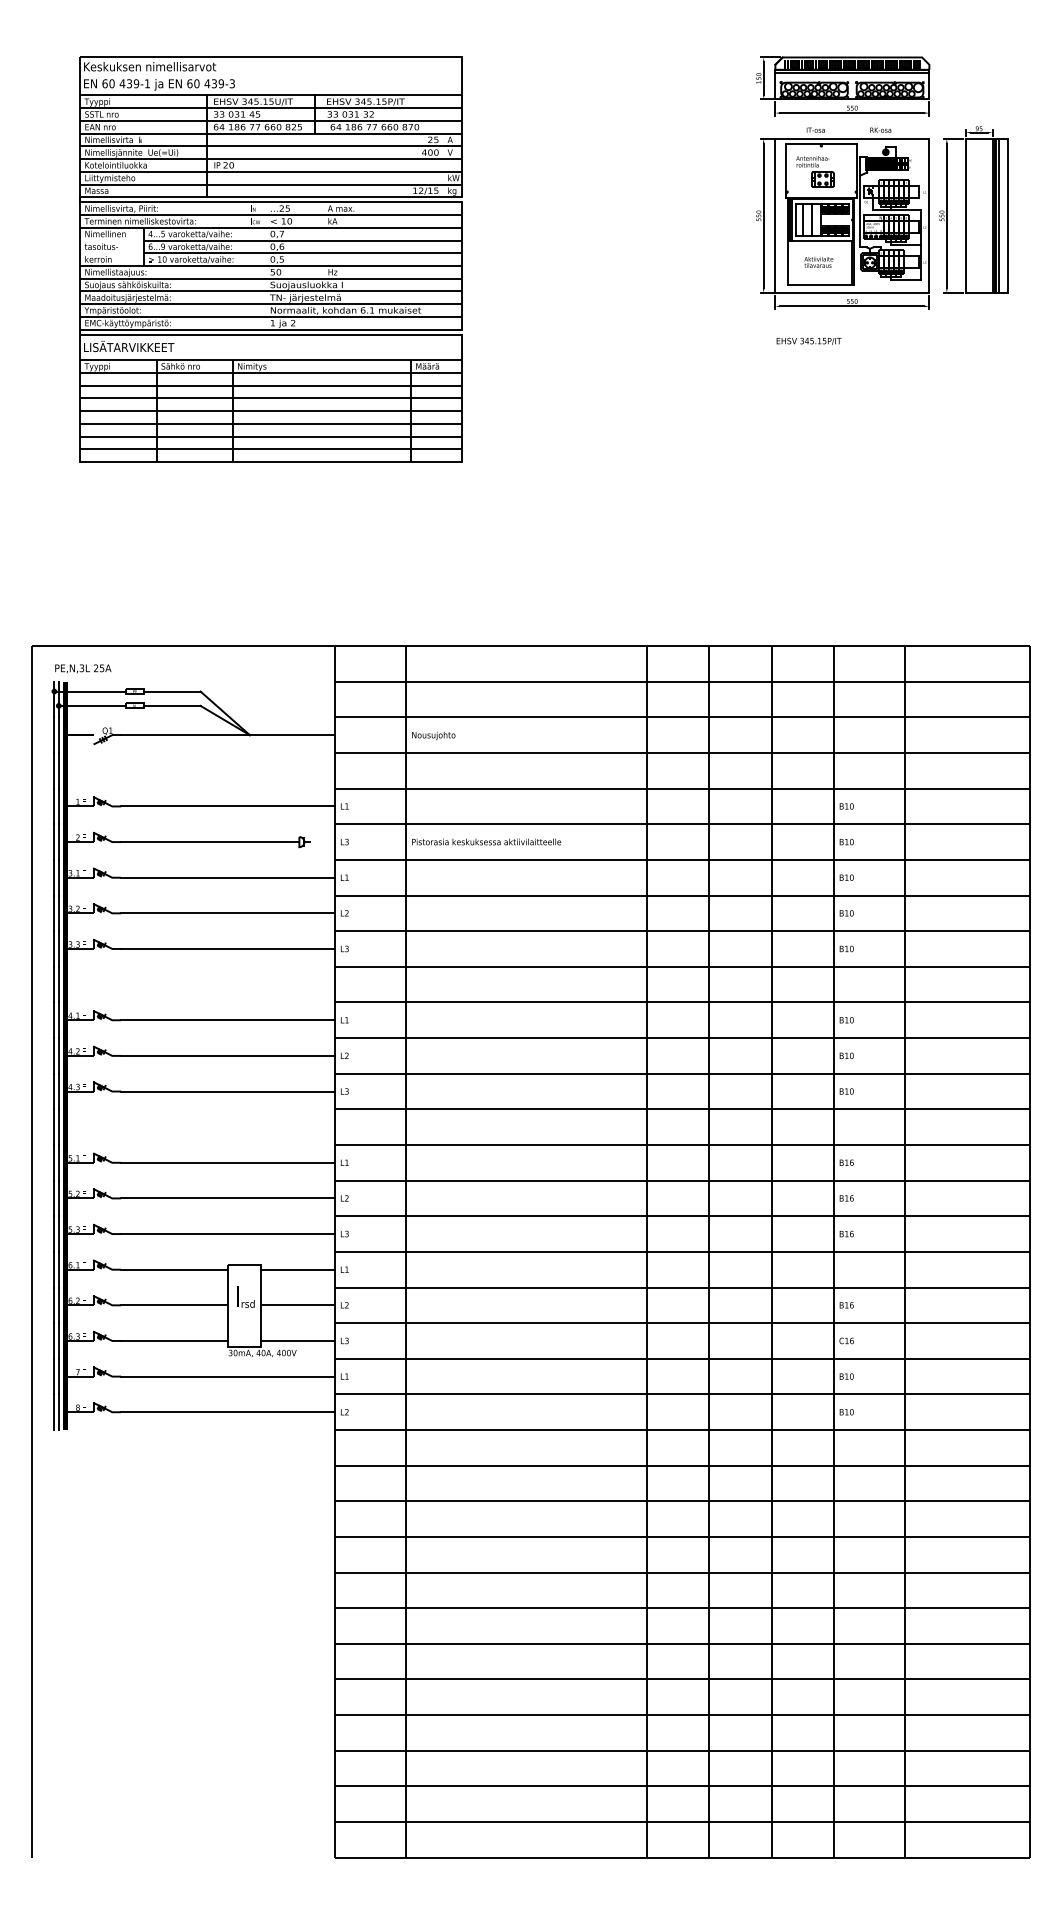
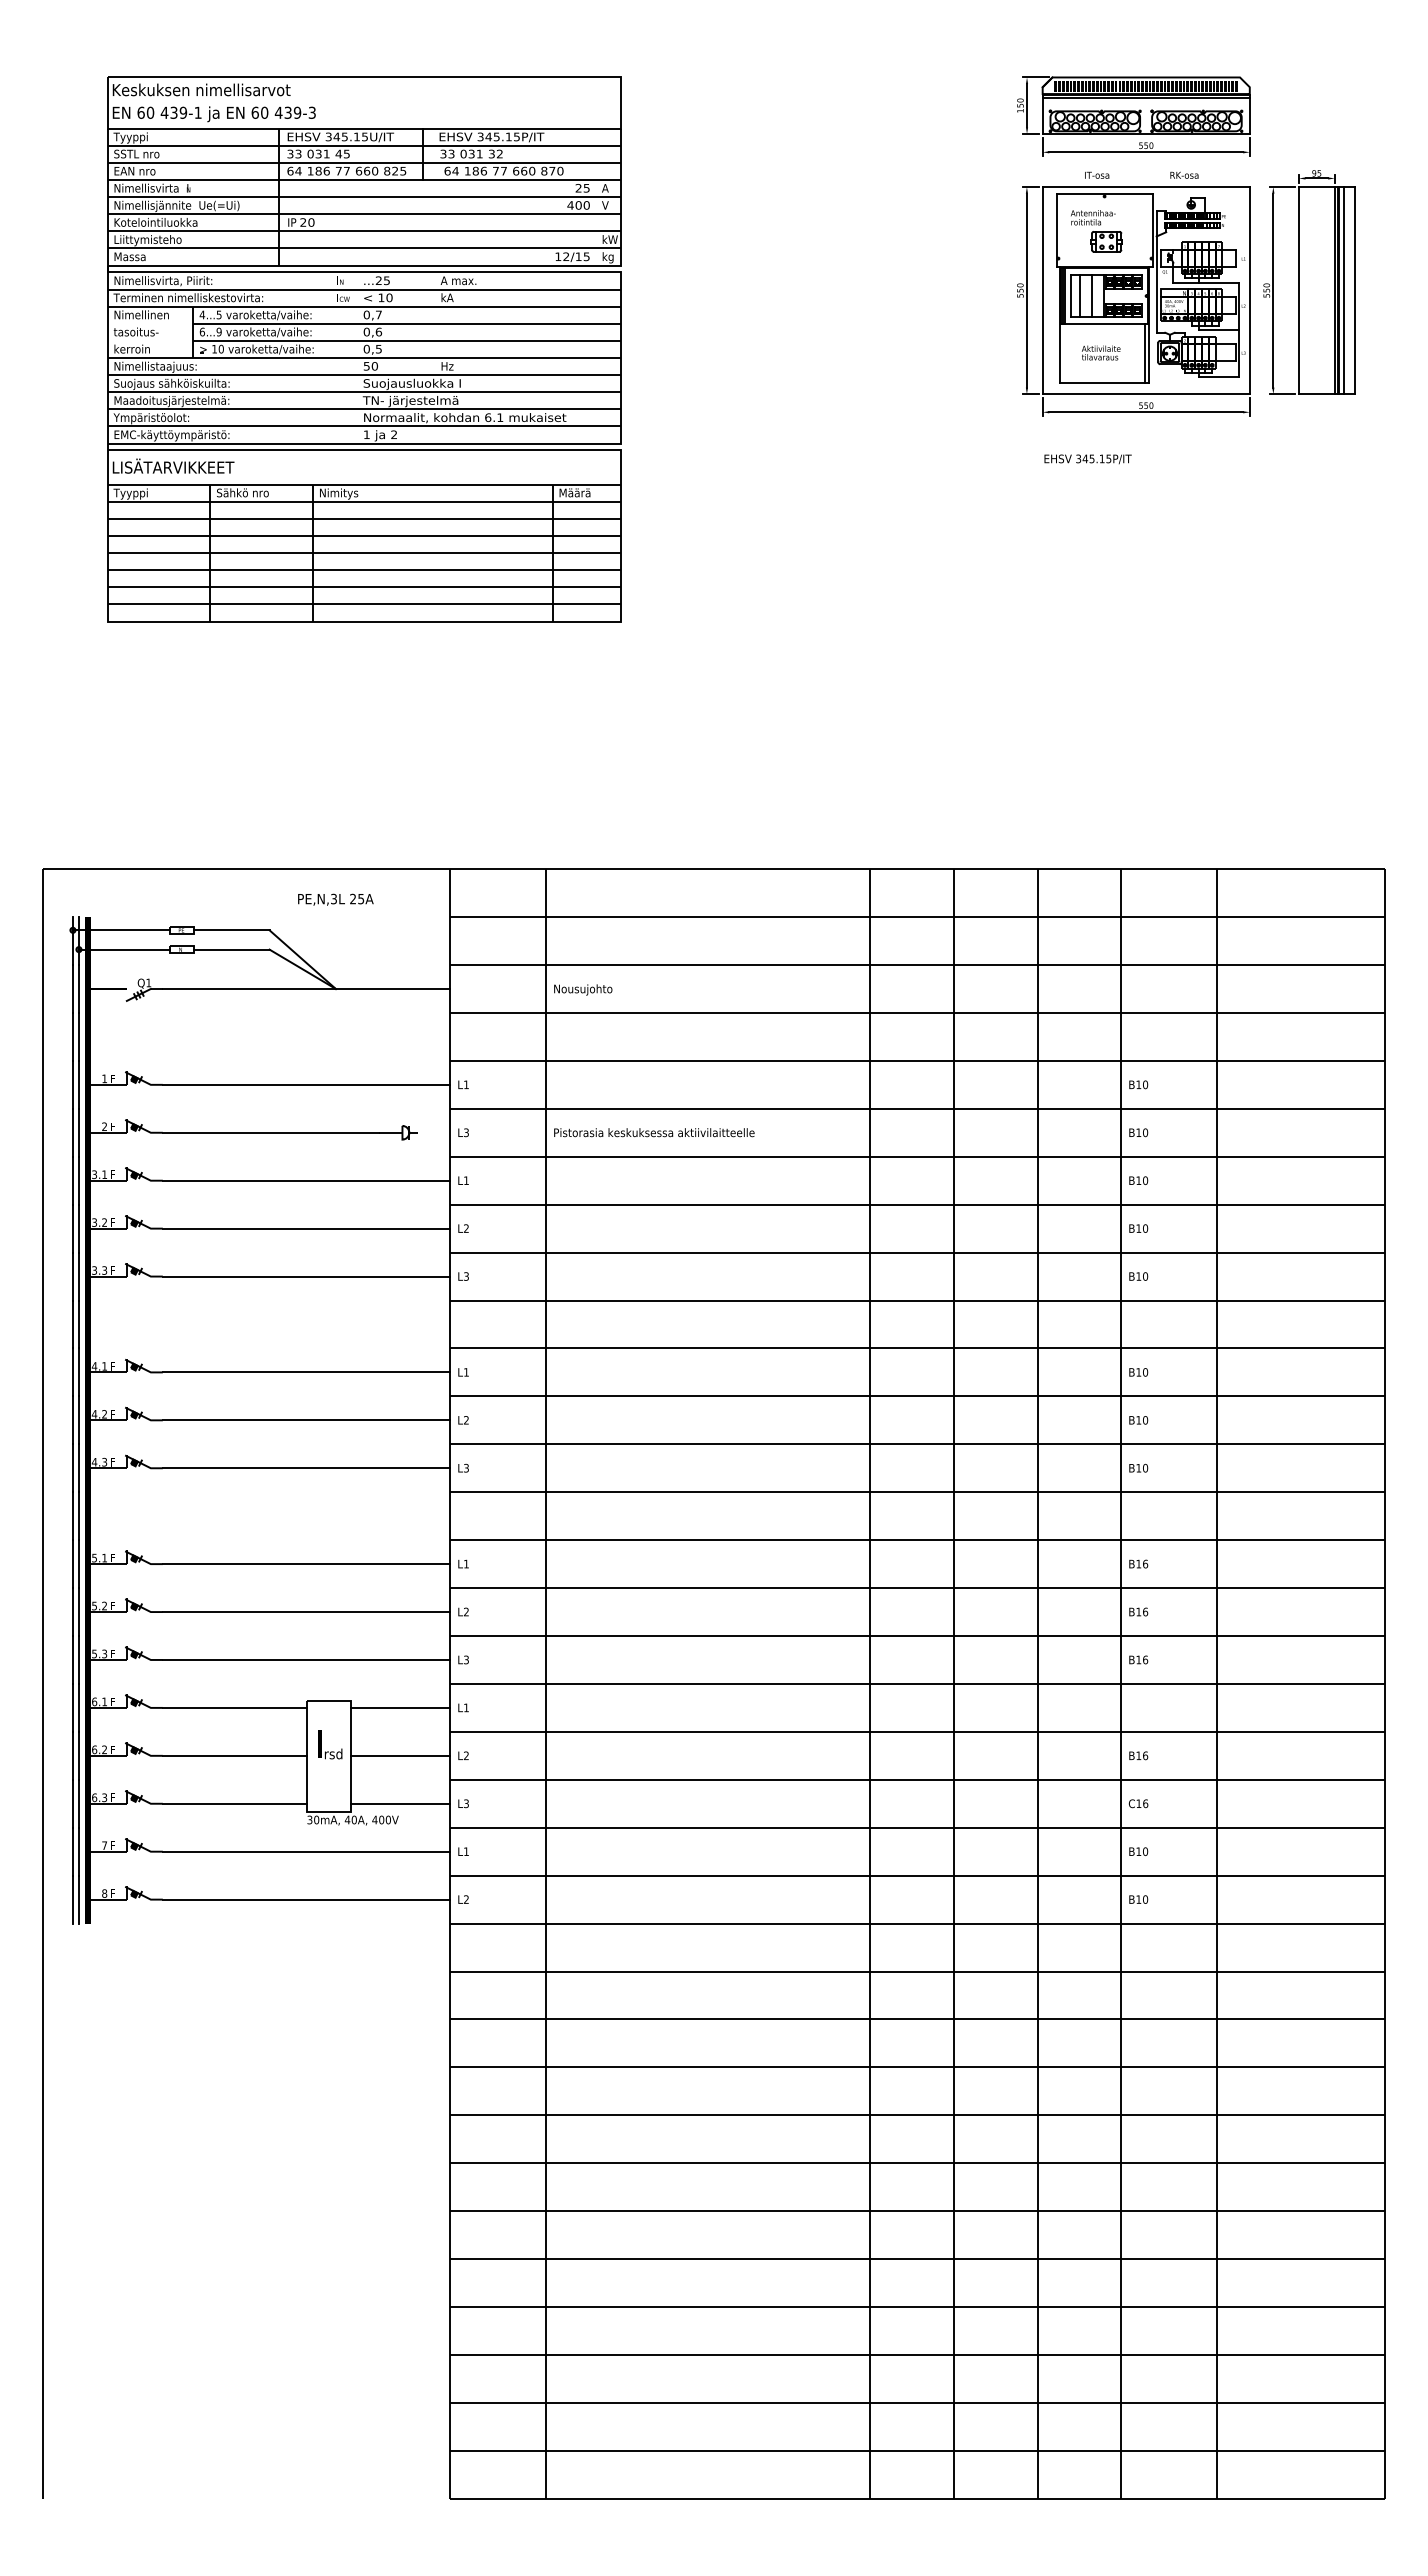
text: (83, 668) -> (335, 899), moved

